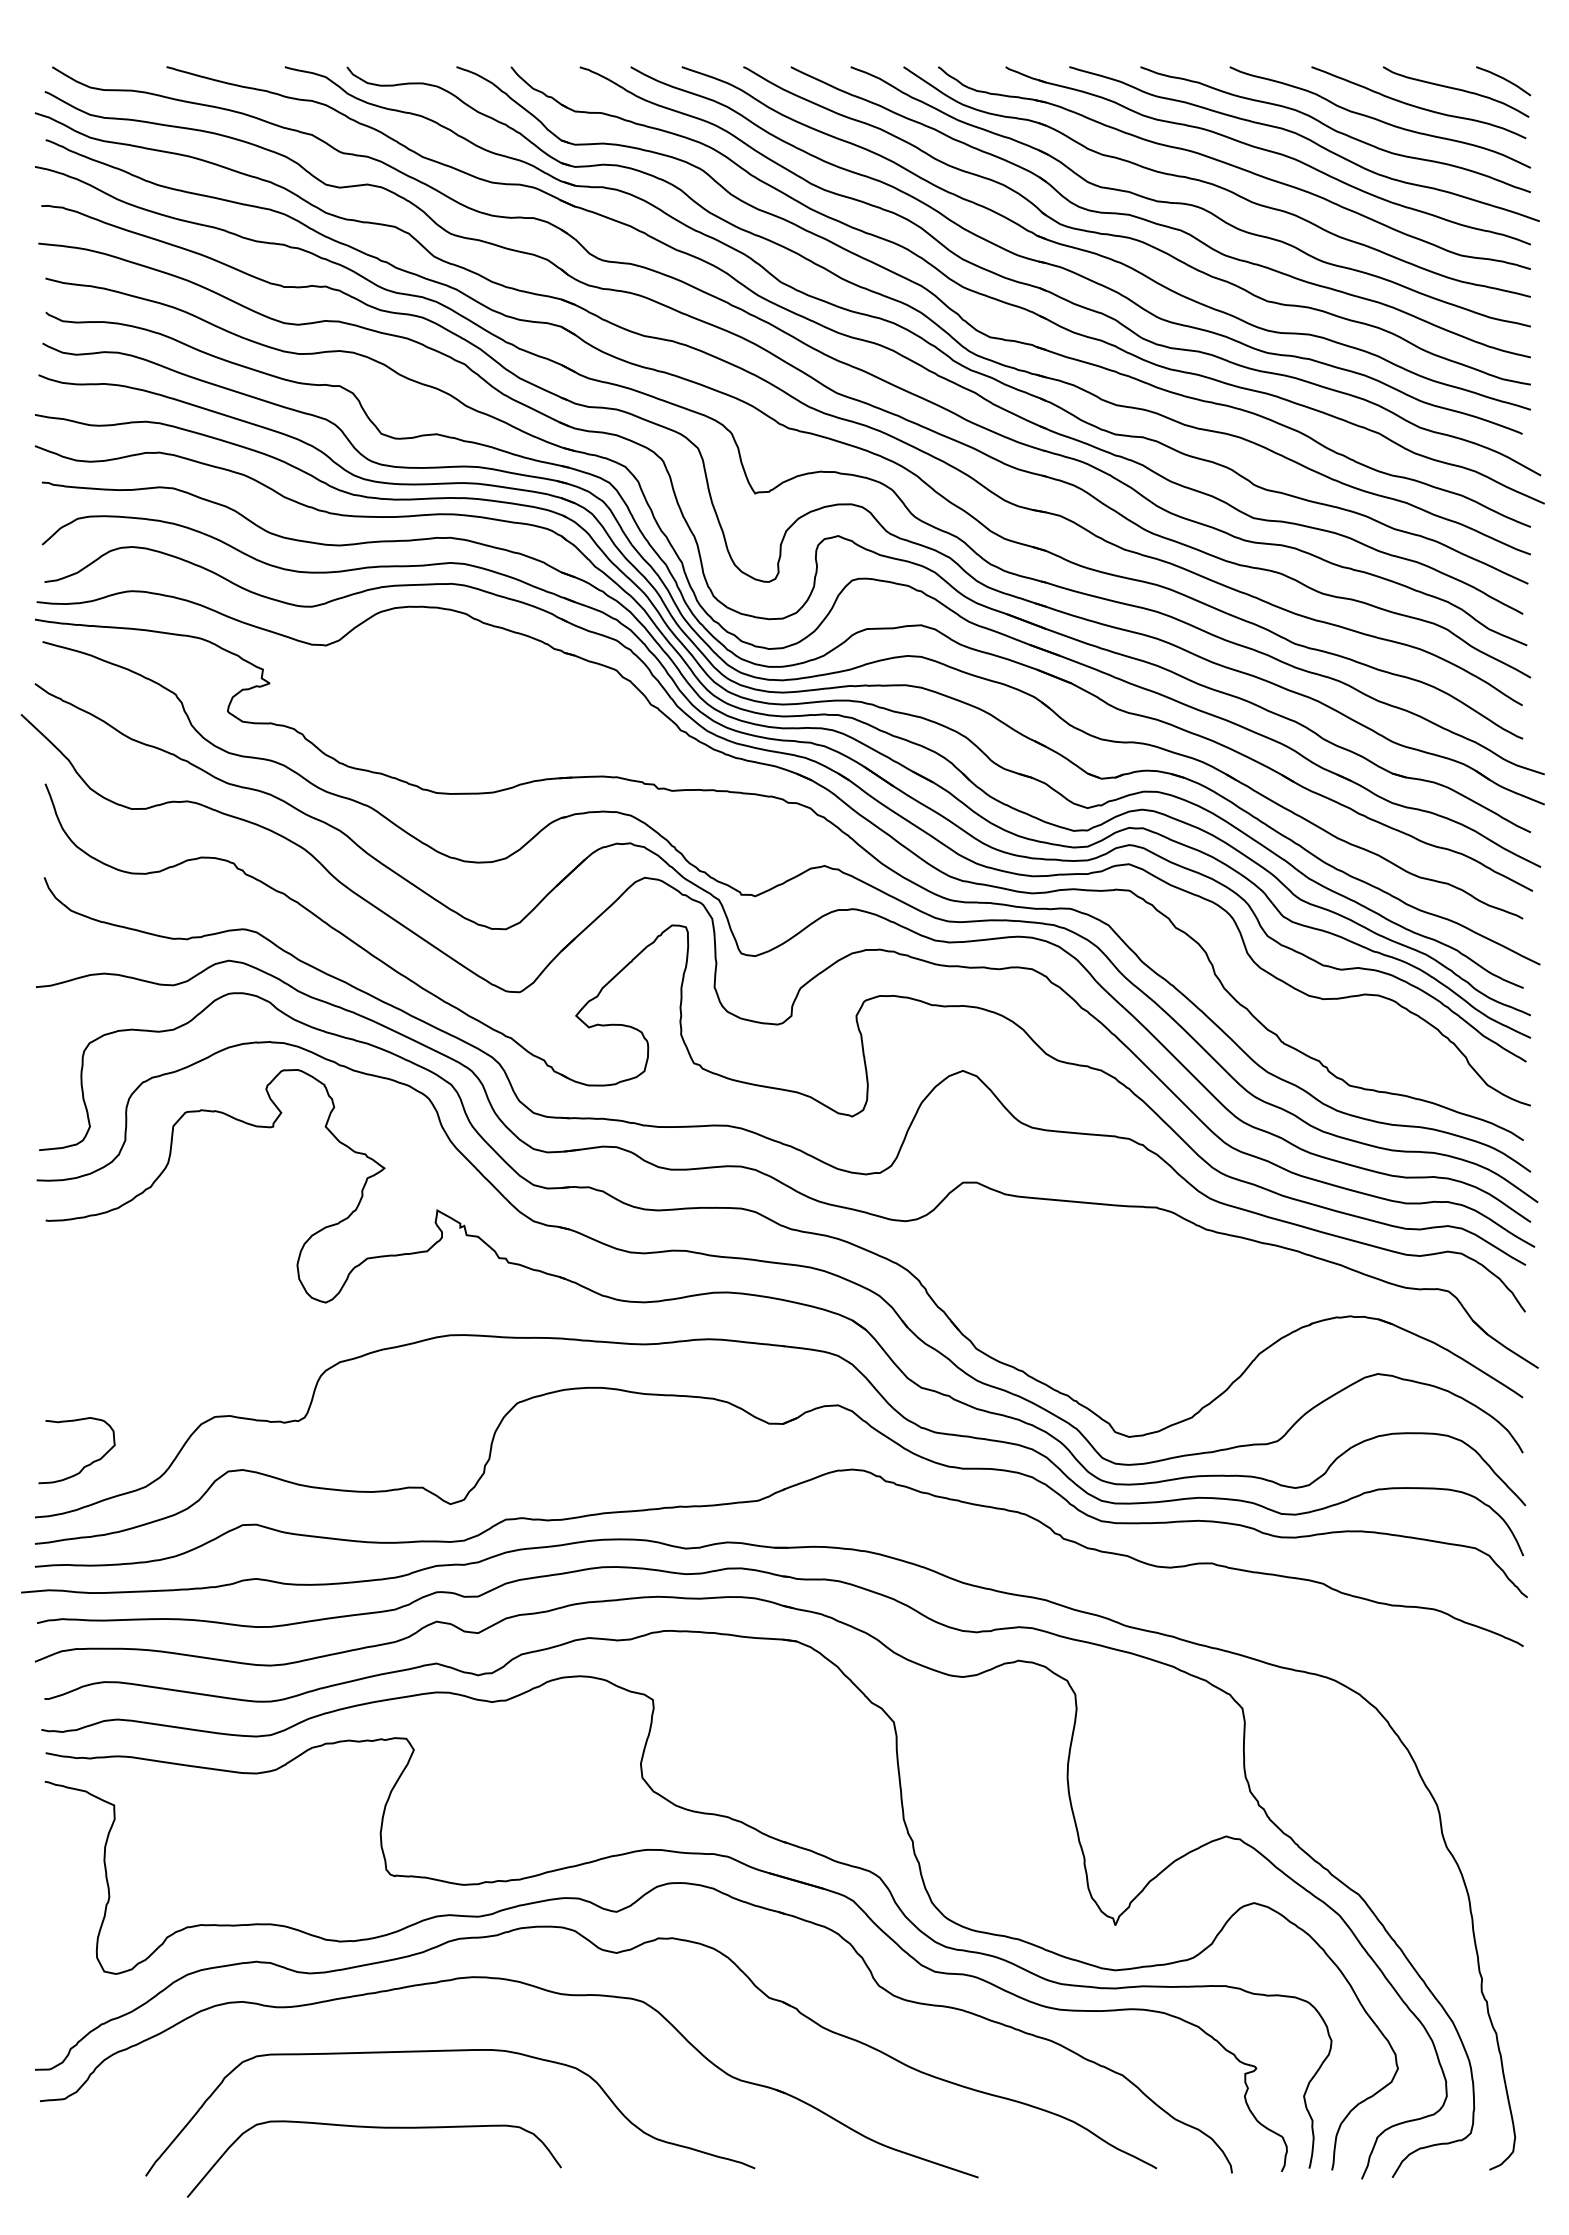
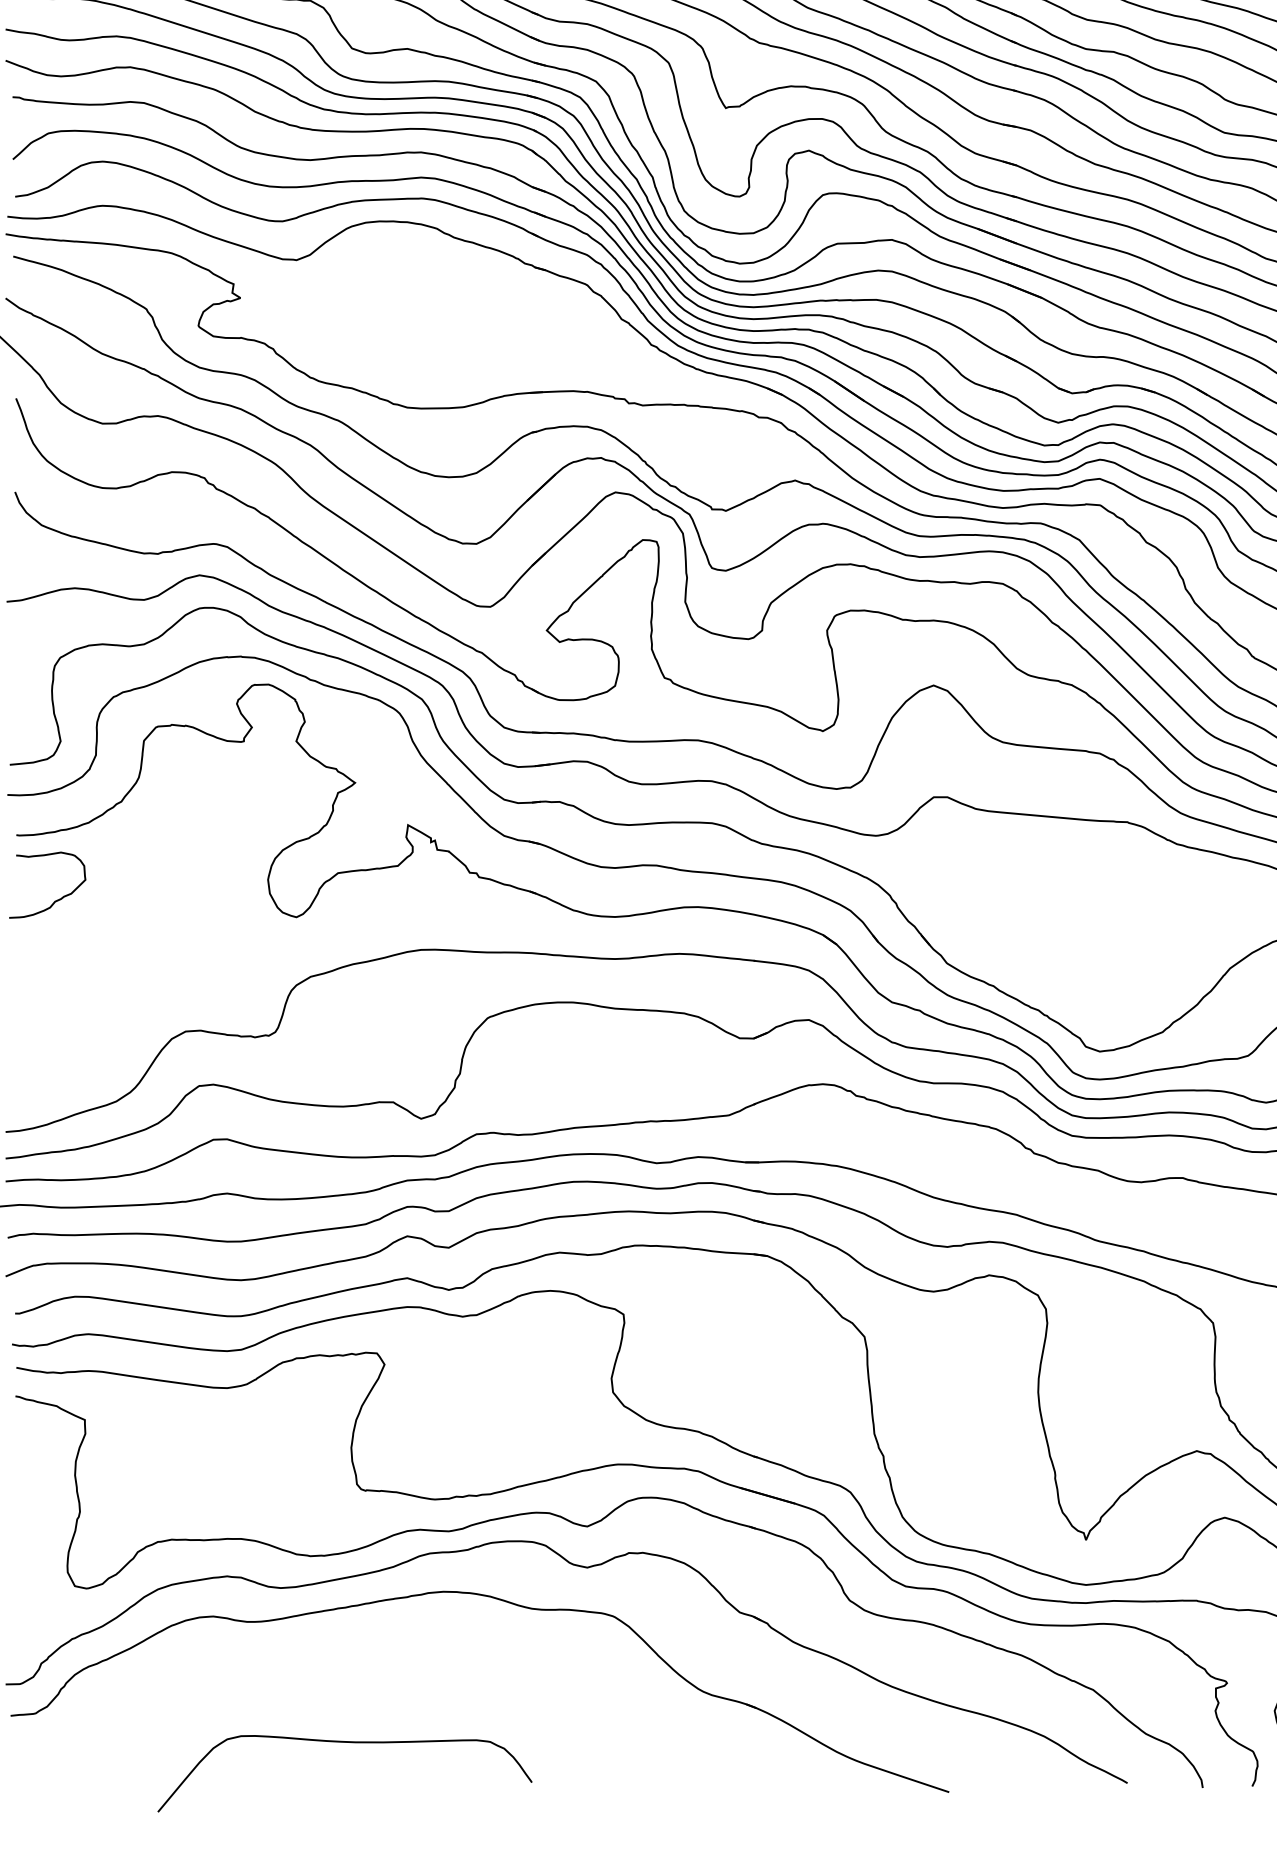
curve: (83, 1466) -> (54, 901), moved
curve: (450, 2051) -> (421, 1666), removed

